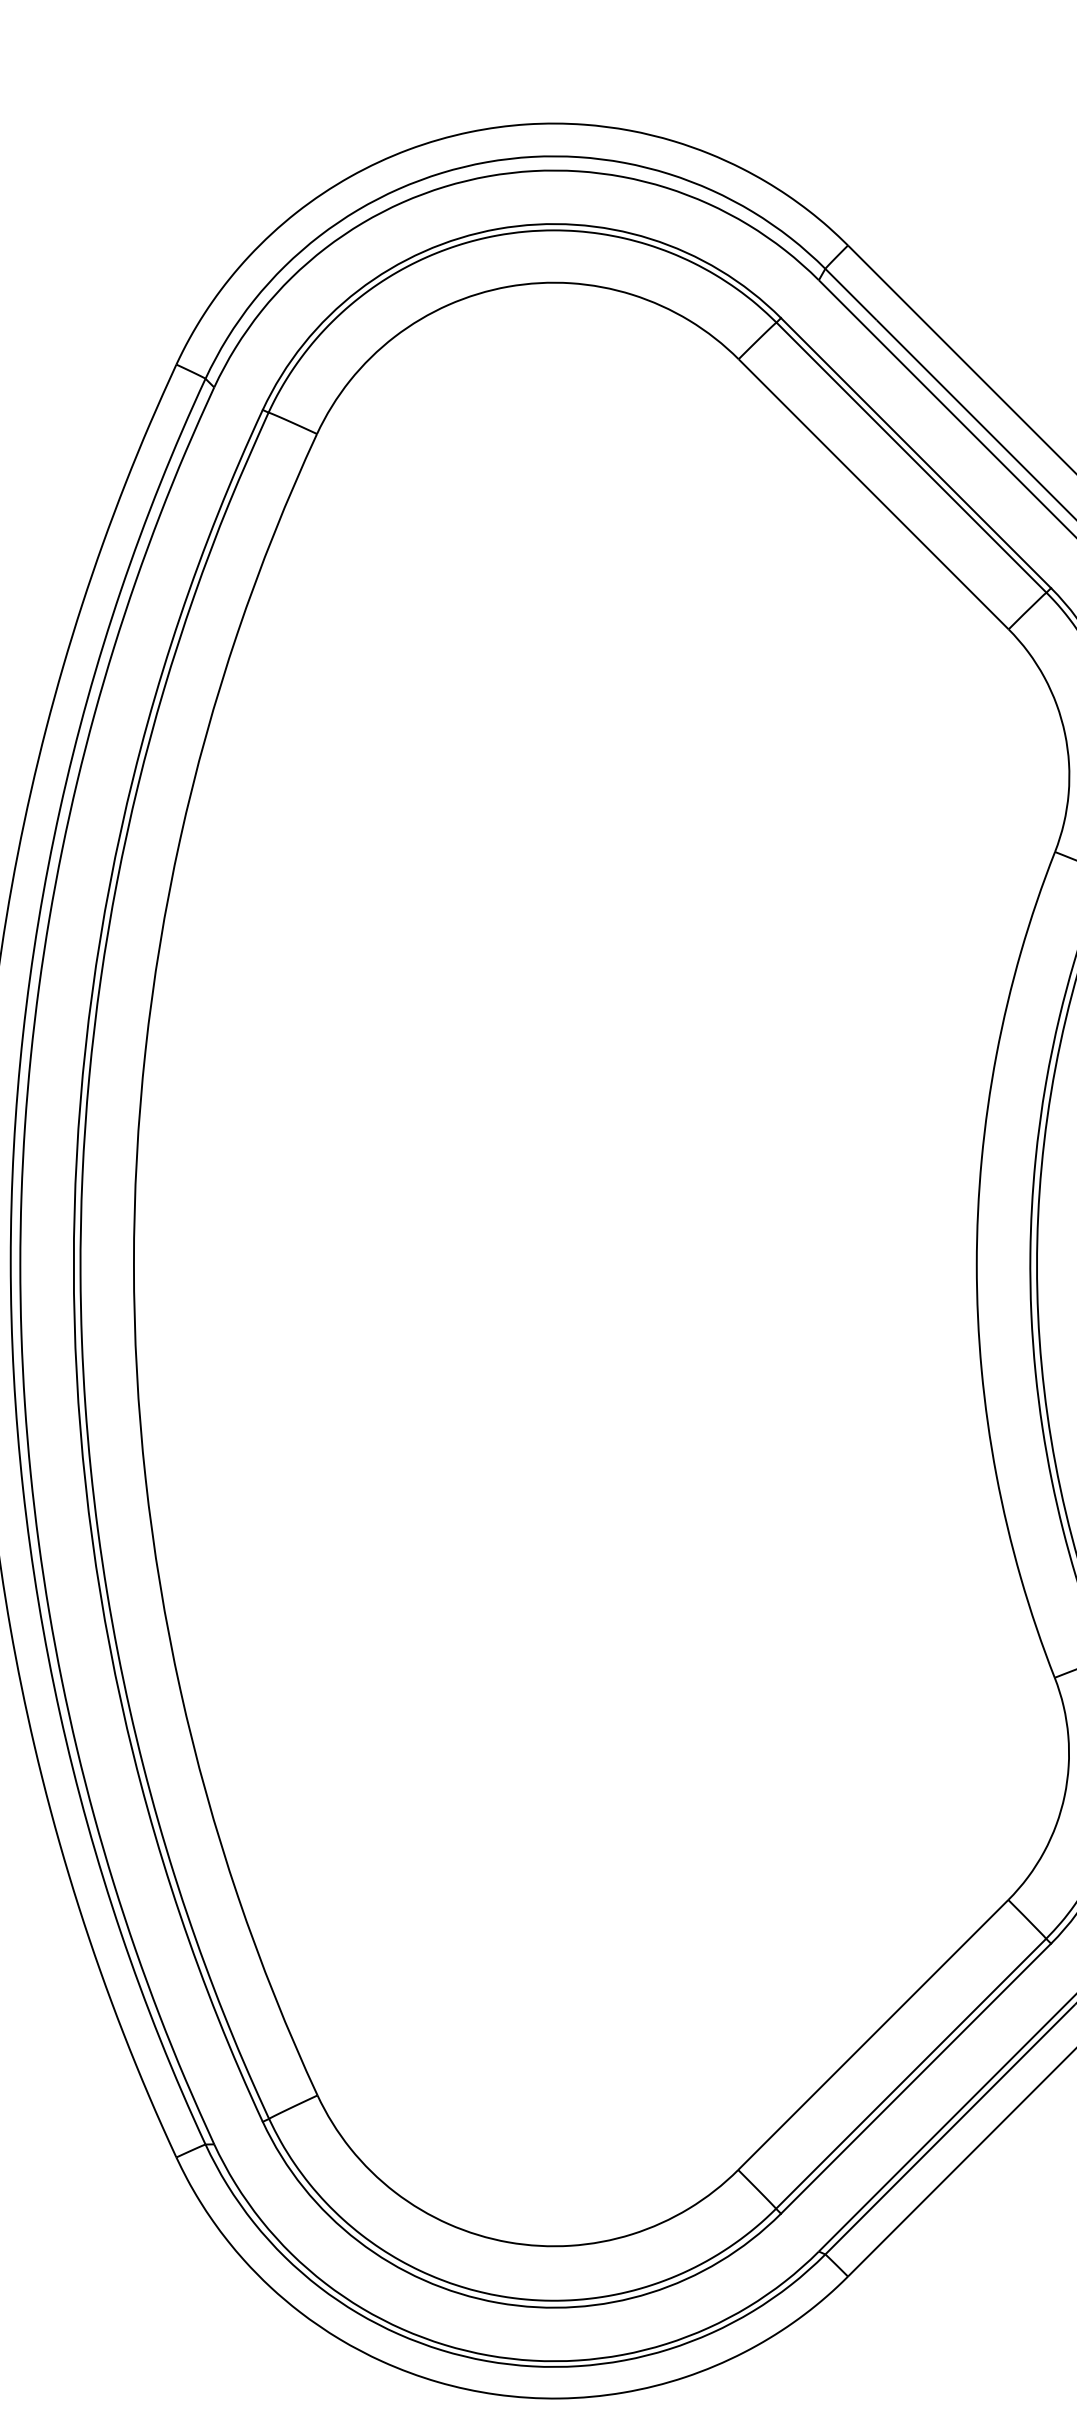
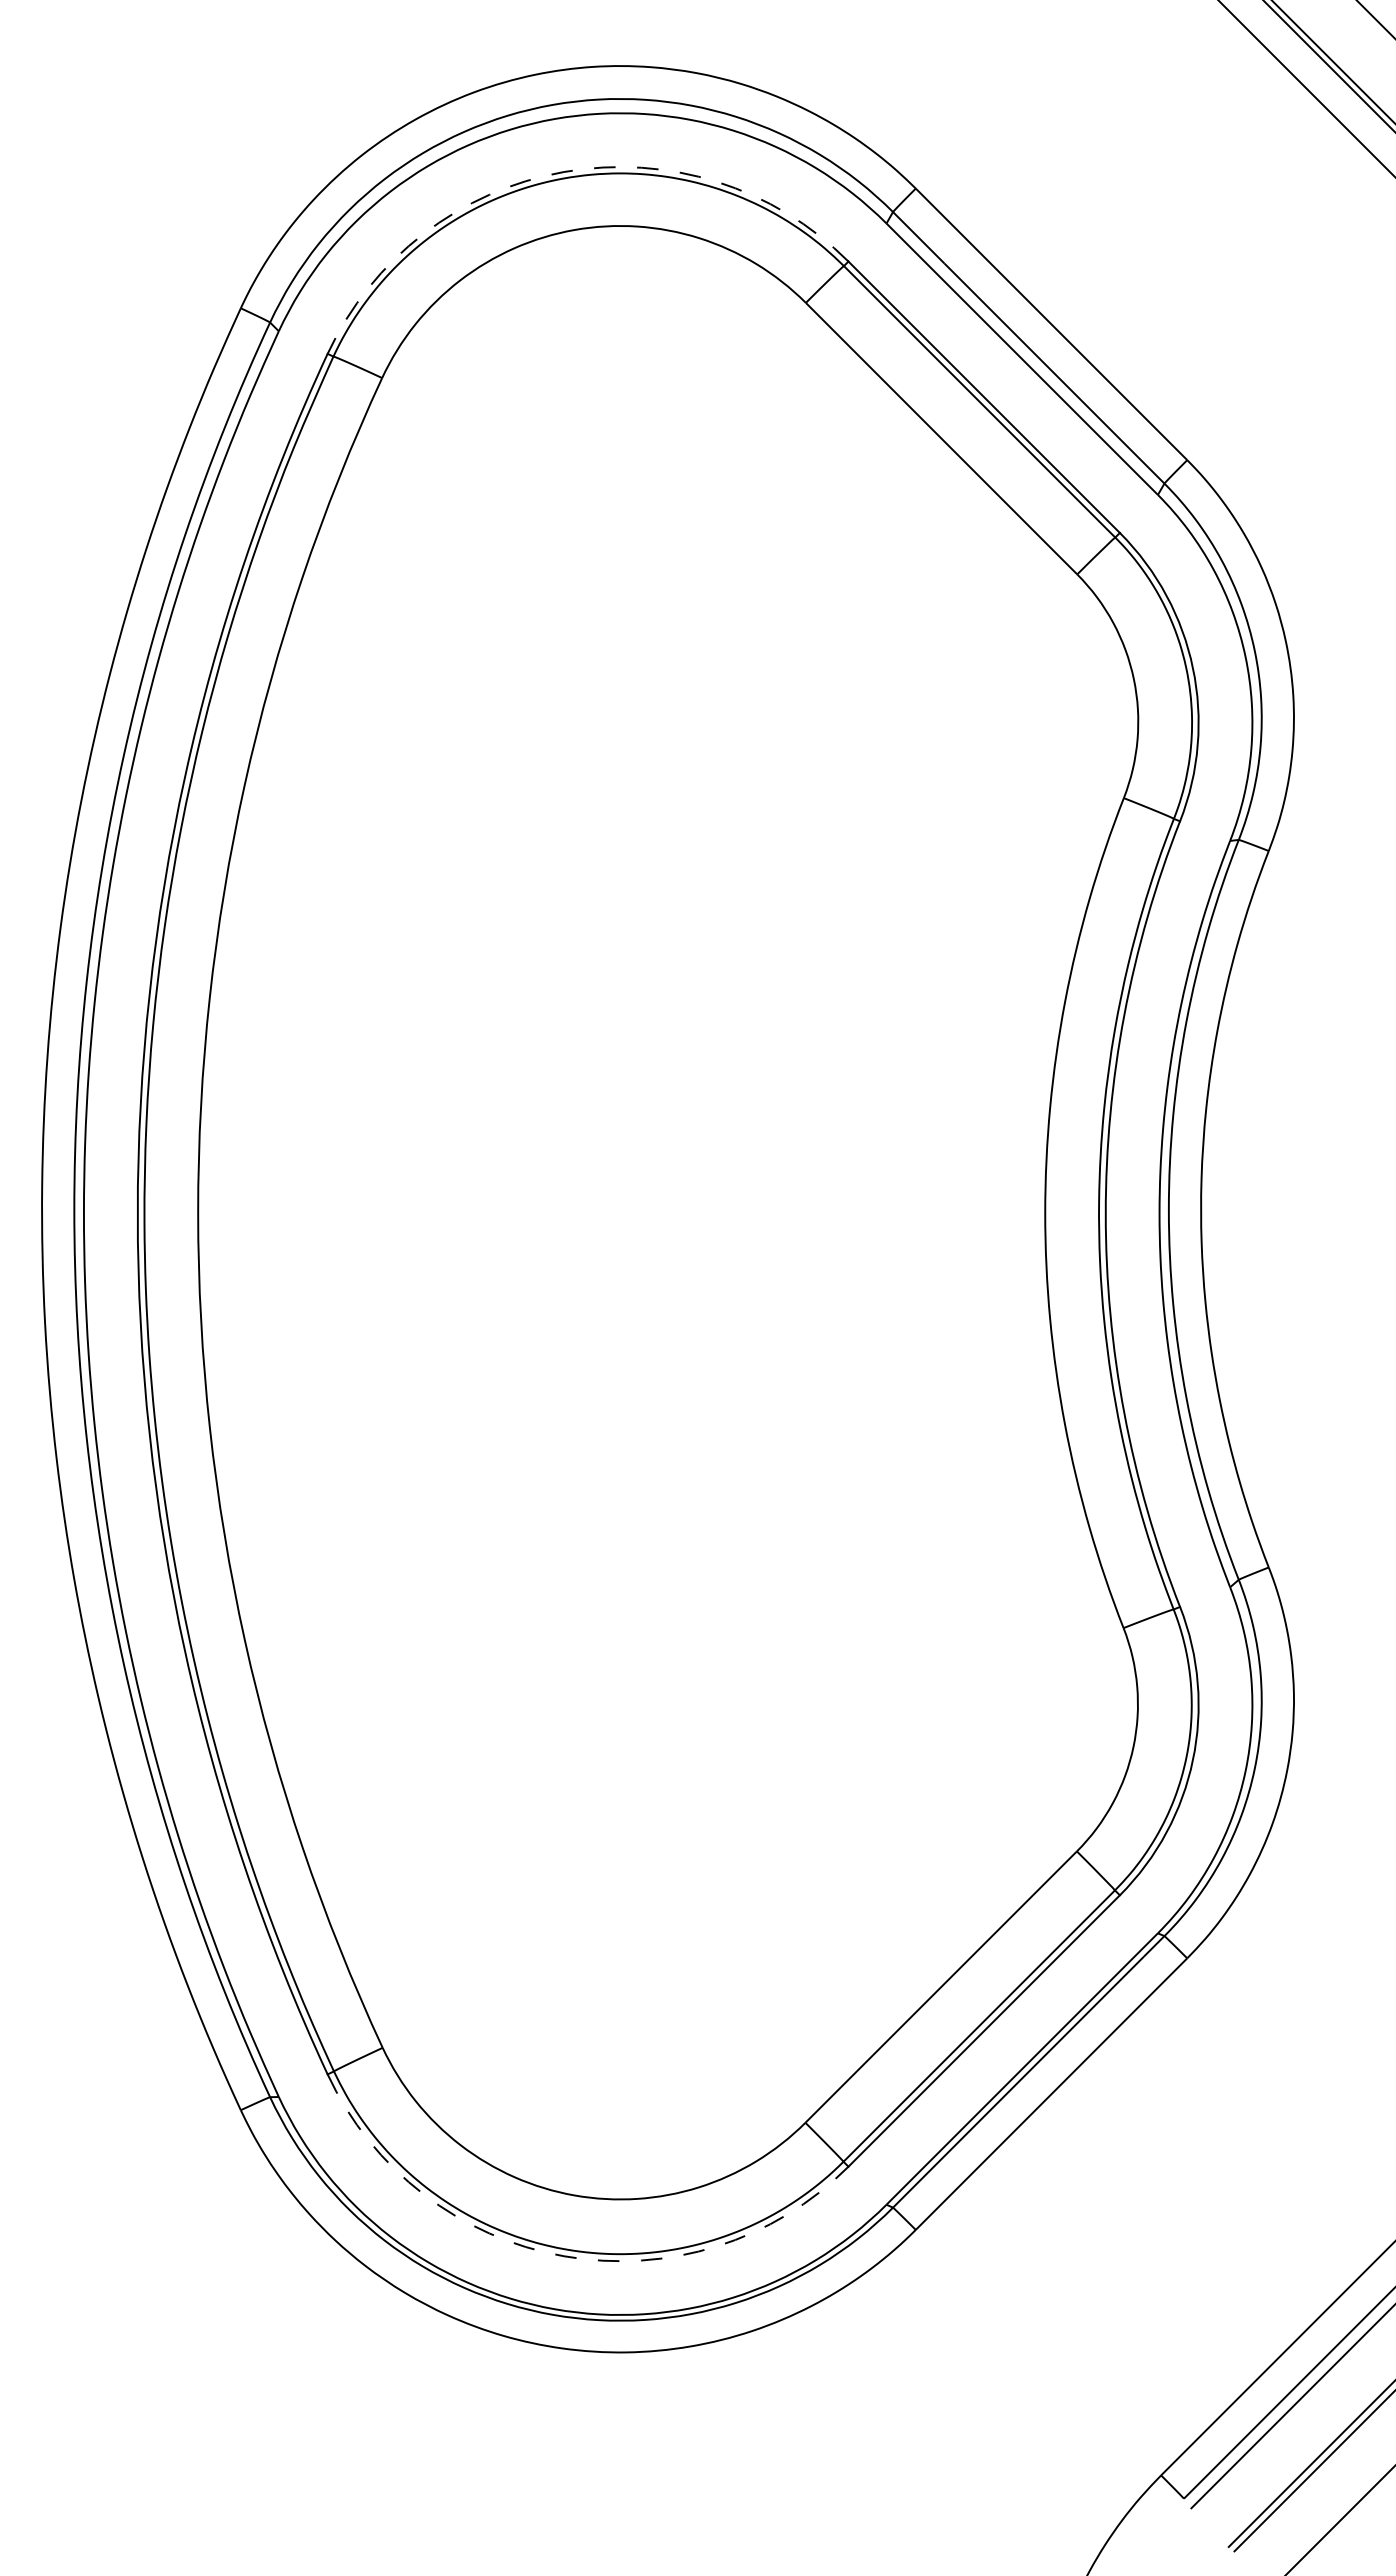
arc: (498, 229) -> (564, 172), solid -> dashed
arc: (498, 2303) -> (564, 2256), solid -> dashed

